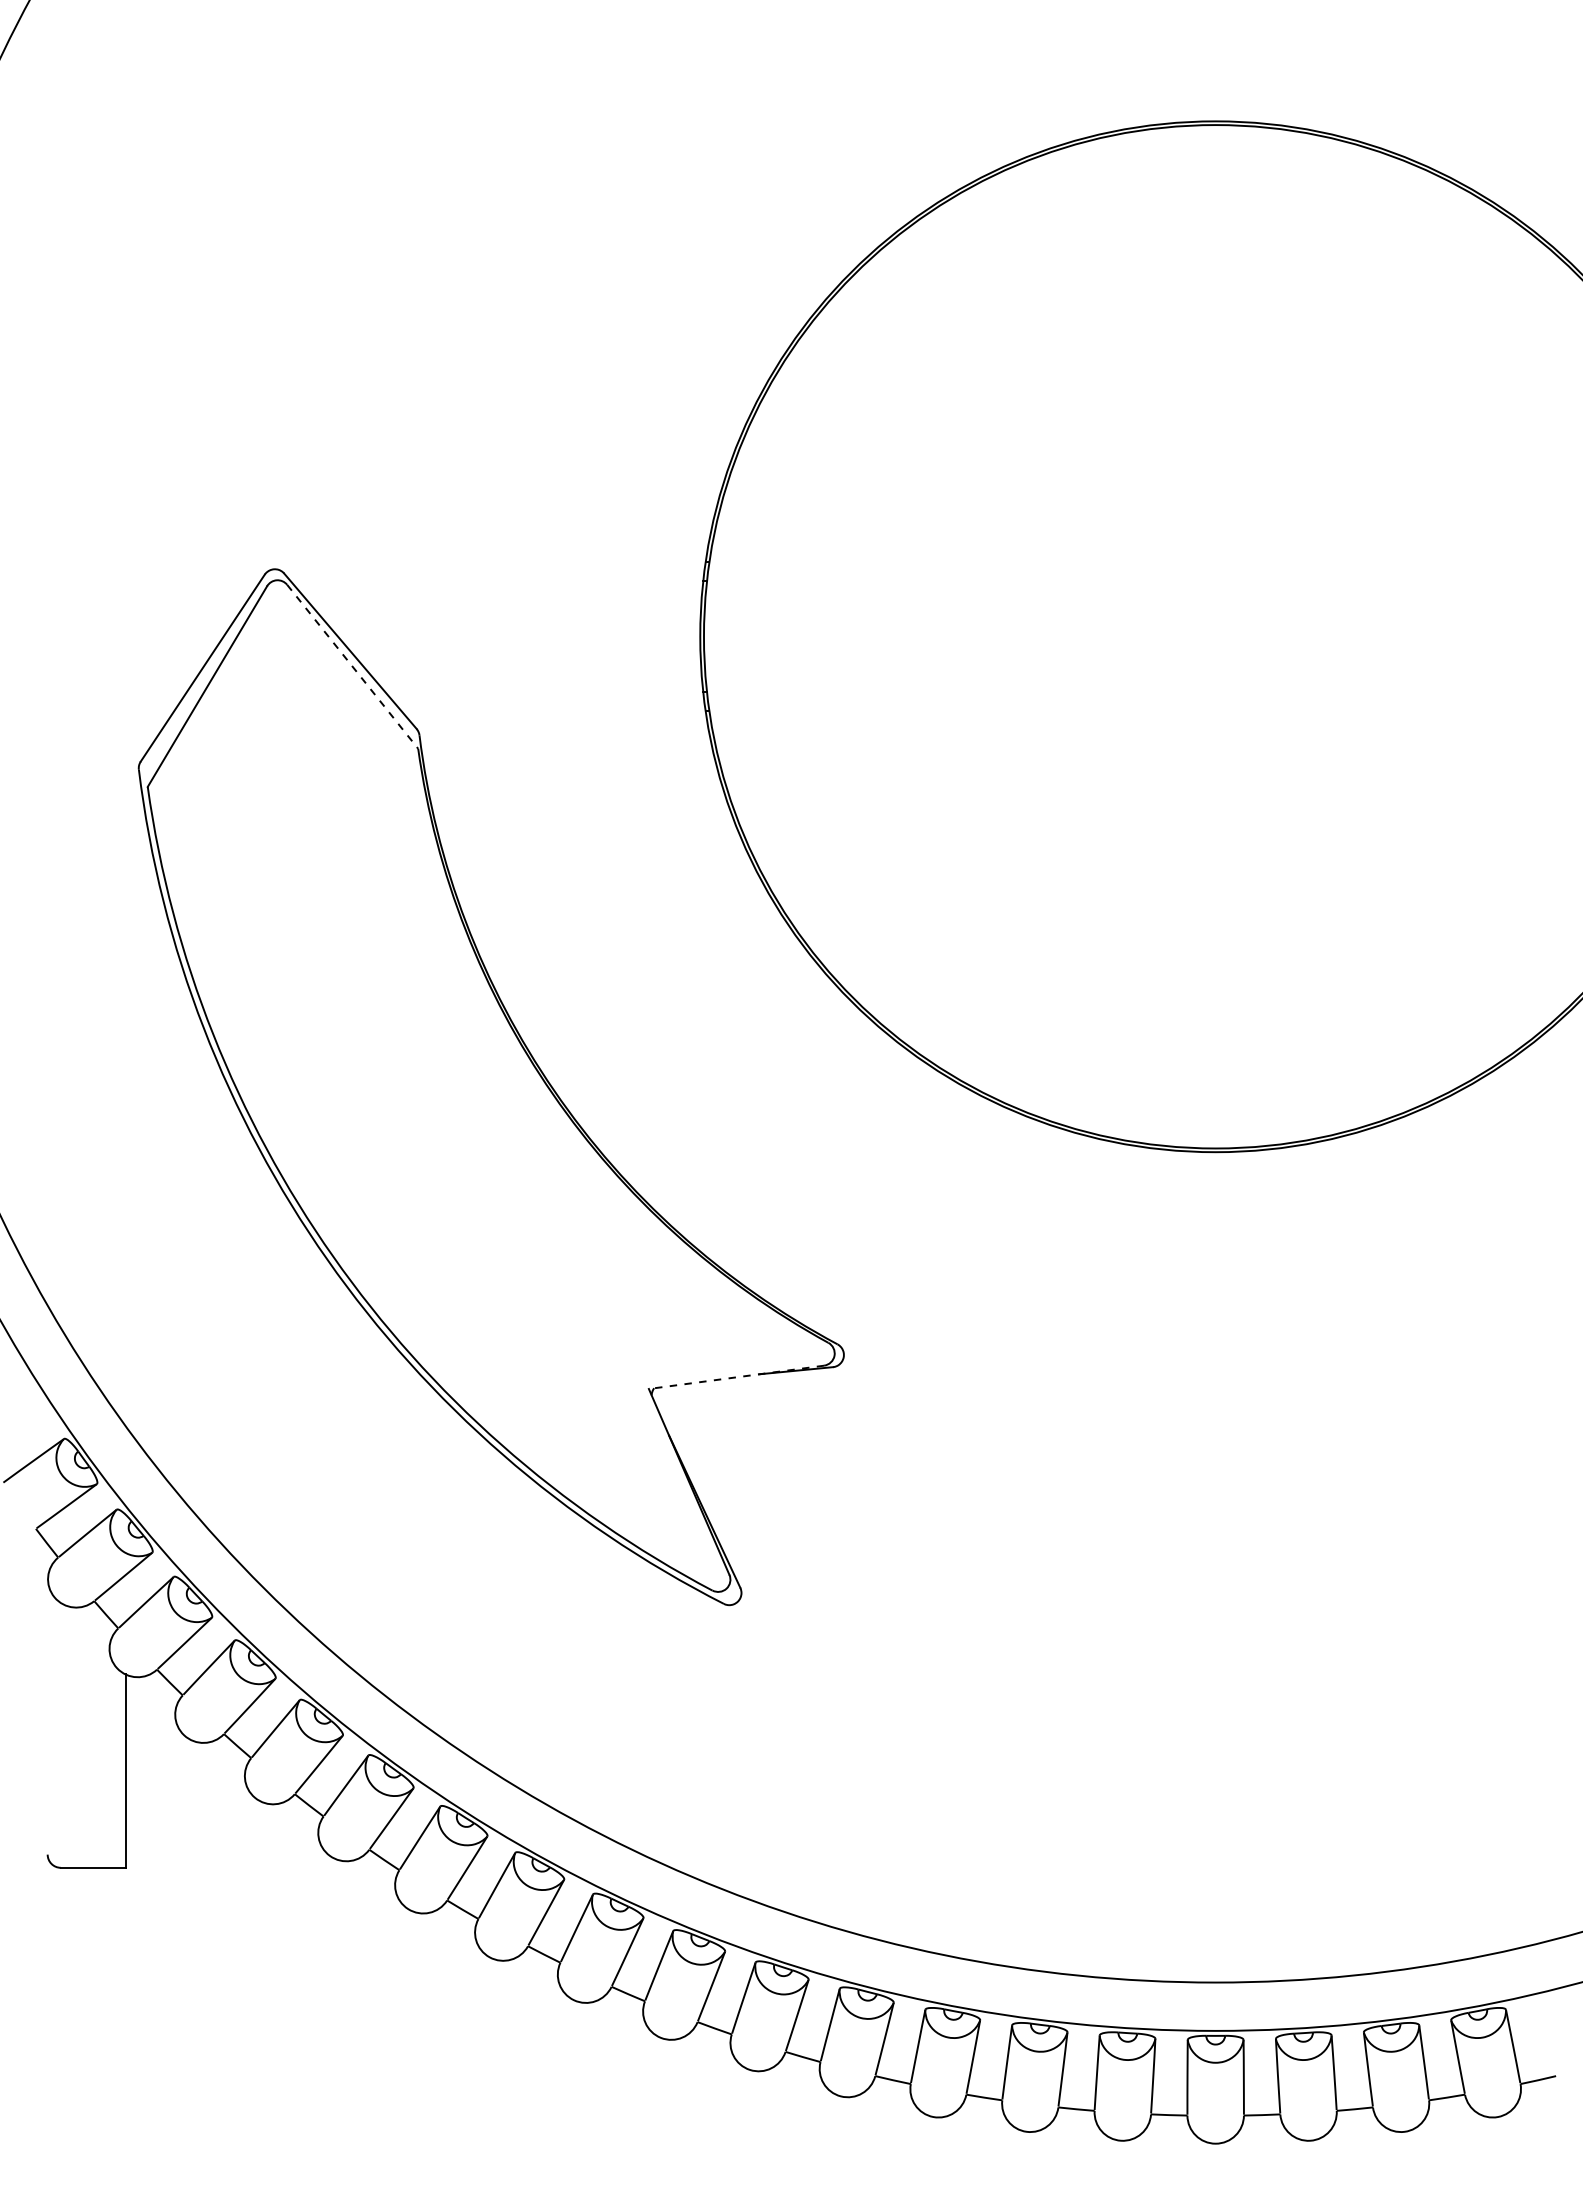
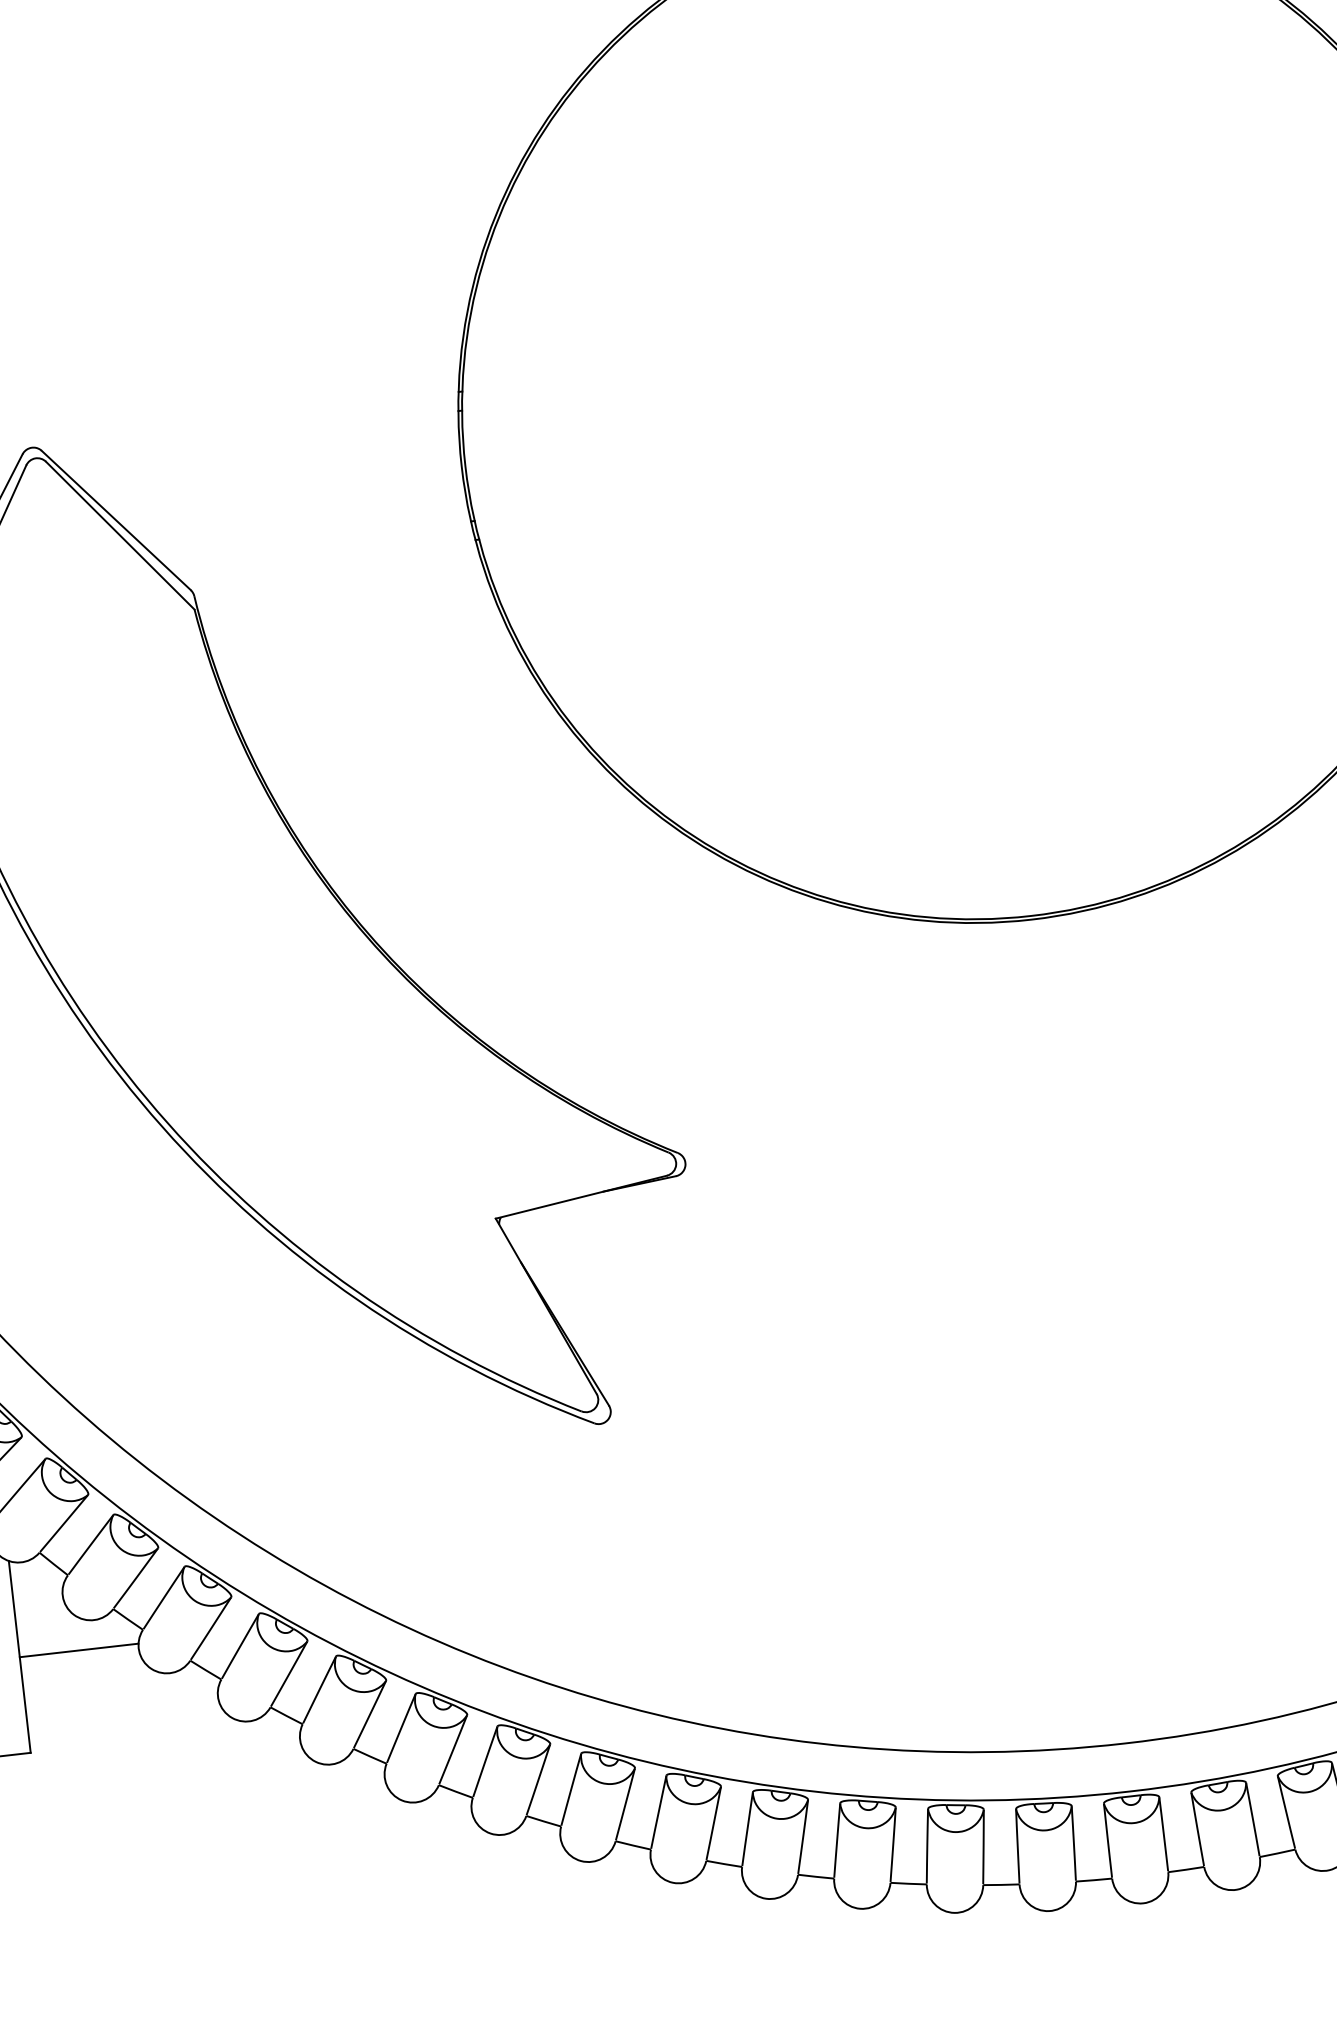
line: (352, 666) -> (120, 535), dashed -> solid
line: (736, 1377) -> (581, 1197), dashed -> solid
line: (185, 1771) -> (79, 1650), added

